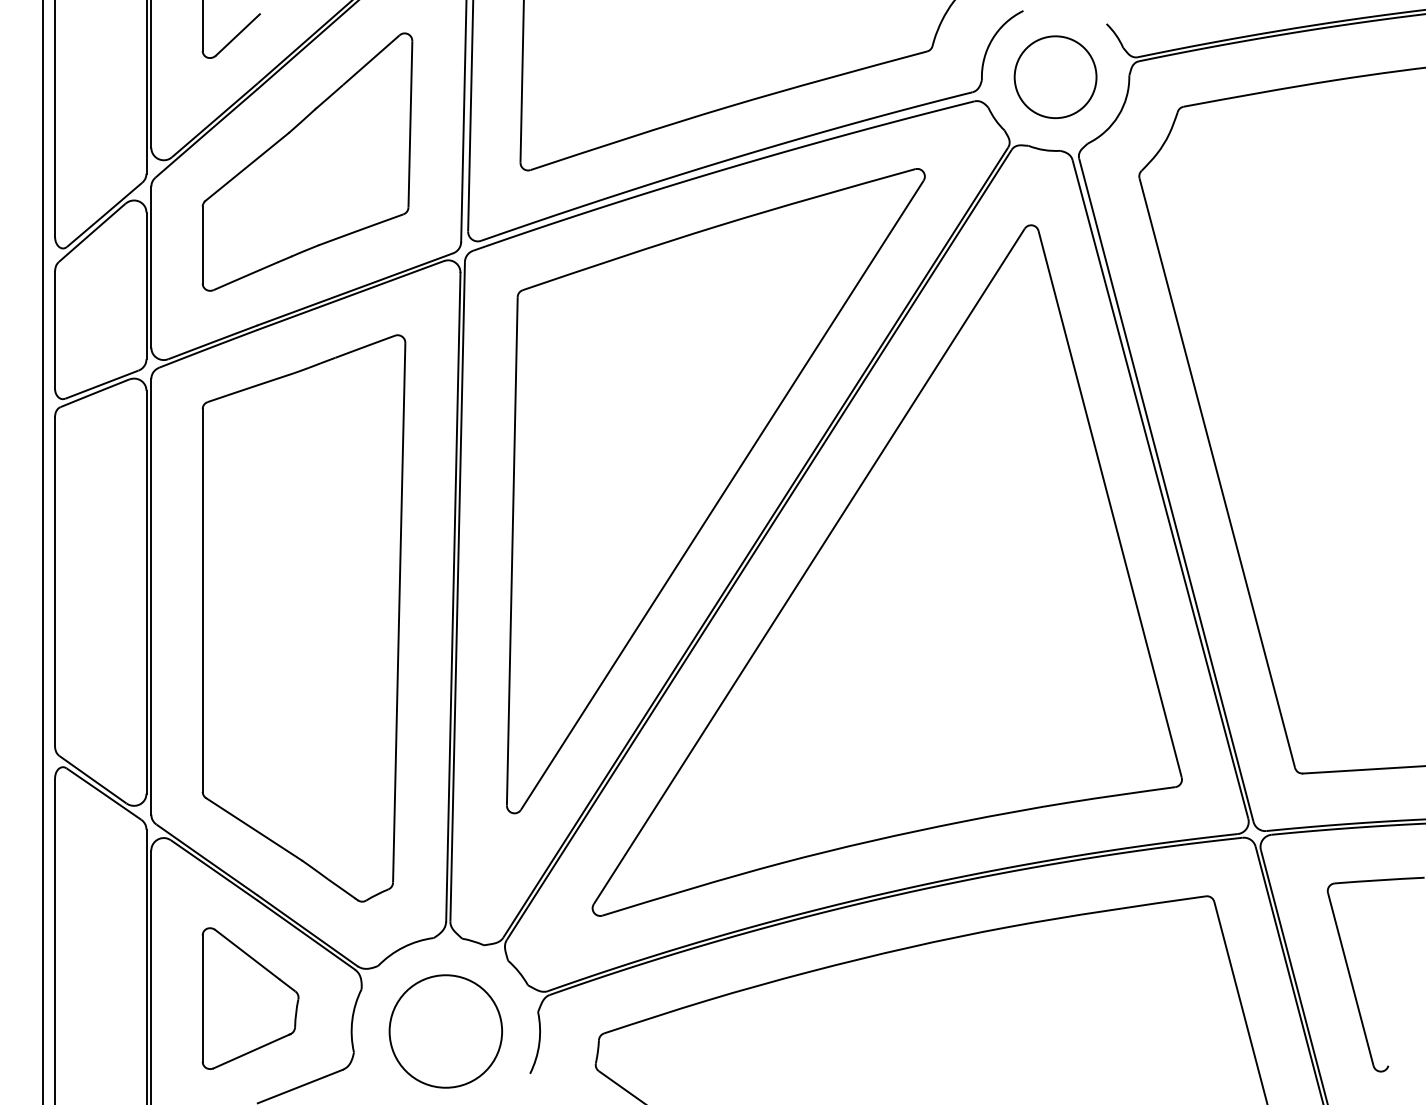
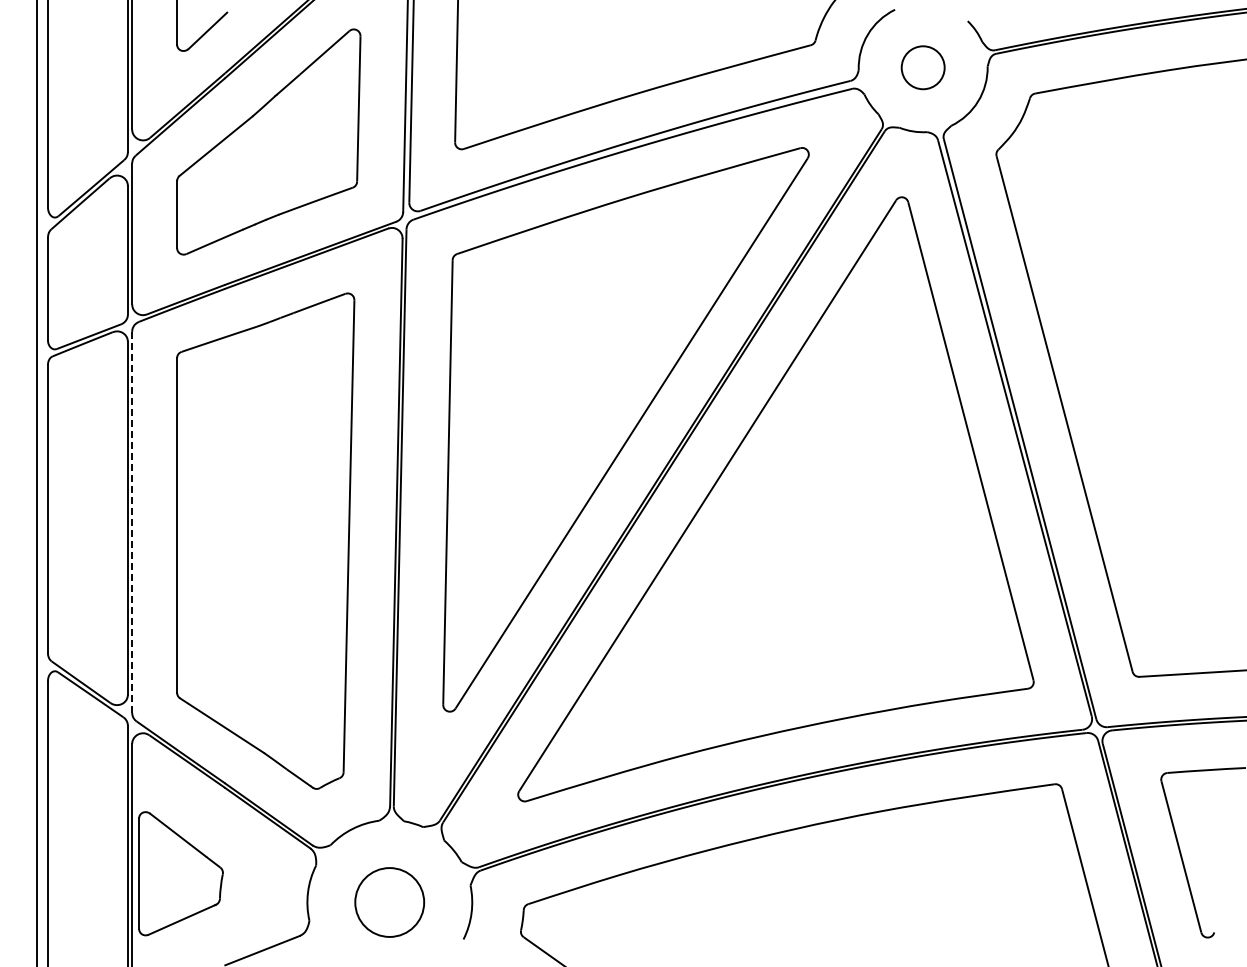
circle: (1054, 76) -> (922, 67), size x0.6
line: (151, 595) -> (132, 521), solid -> dashed
part: (250, 998) -> (180, 873), moved
circle: (445, 1031) -> (389, 902), size x0.7

